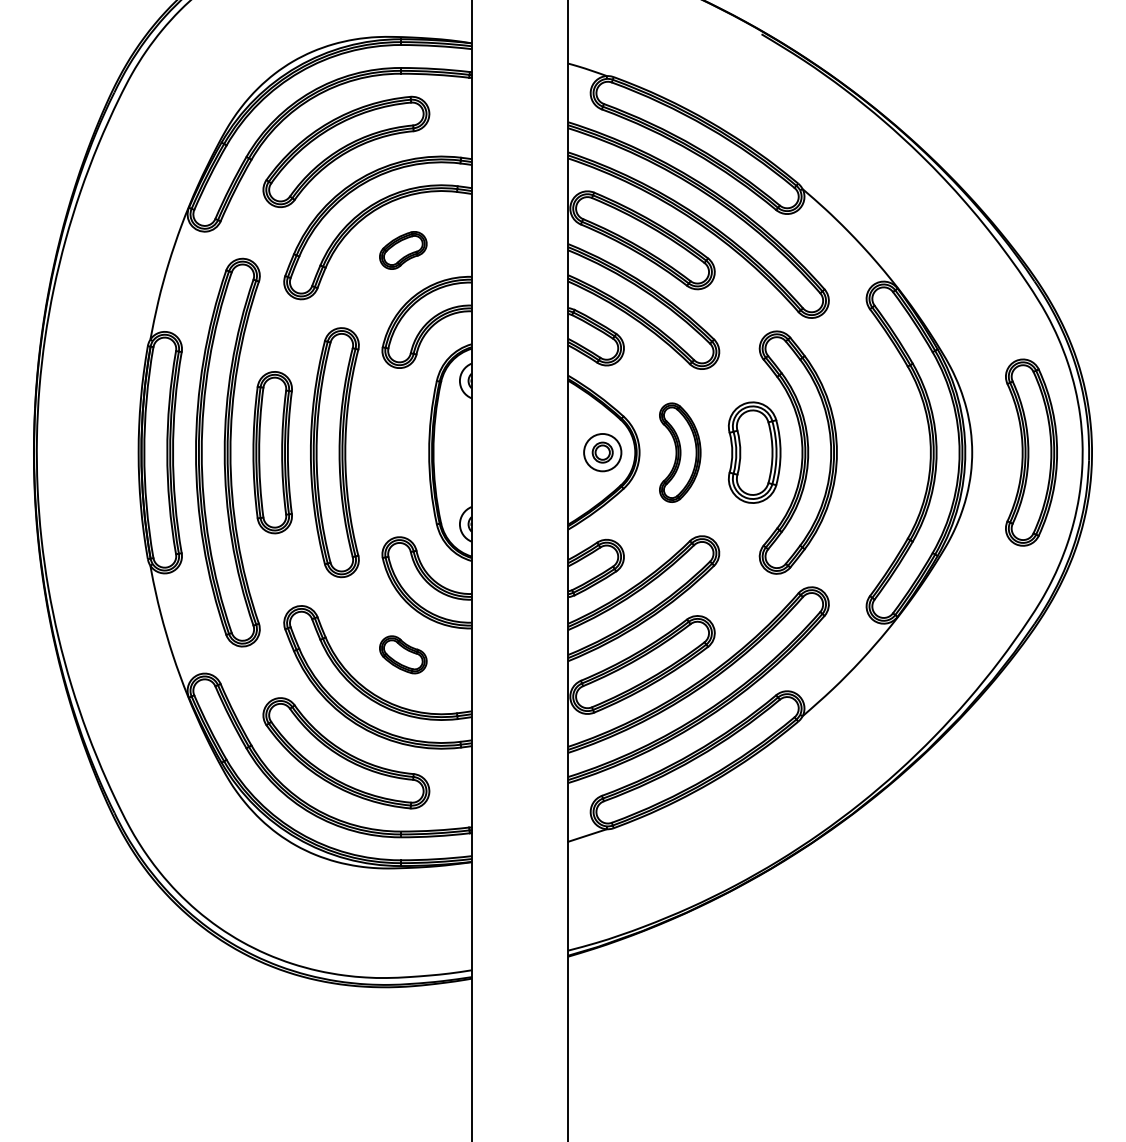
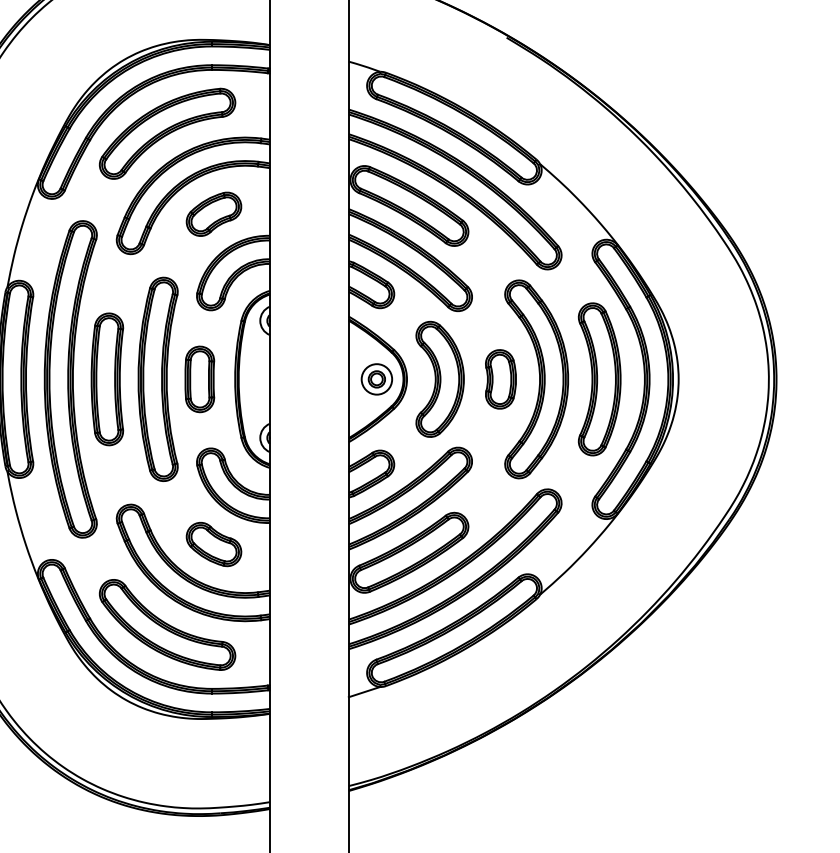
part: (403, 250) -> (214, 214), size x1.43
part: (385, 452) -> (199, 379), added
part: (680, 452) -> (440, 379), size x1.43
part: (754, 452) -> (500, 379), size x0.71
part: (1031, 452) -> (599, 379), moved
part: (403, 654) -> (214, 544), size x1.43

